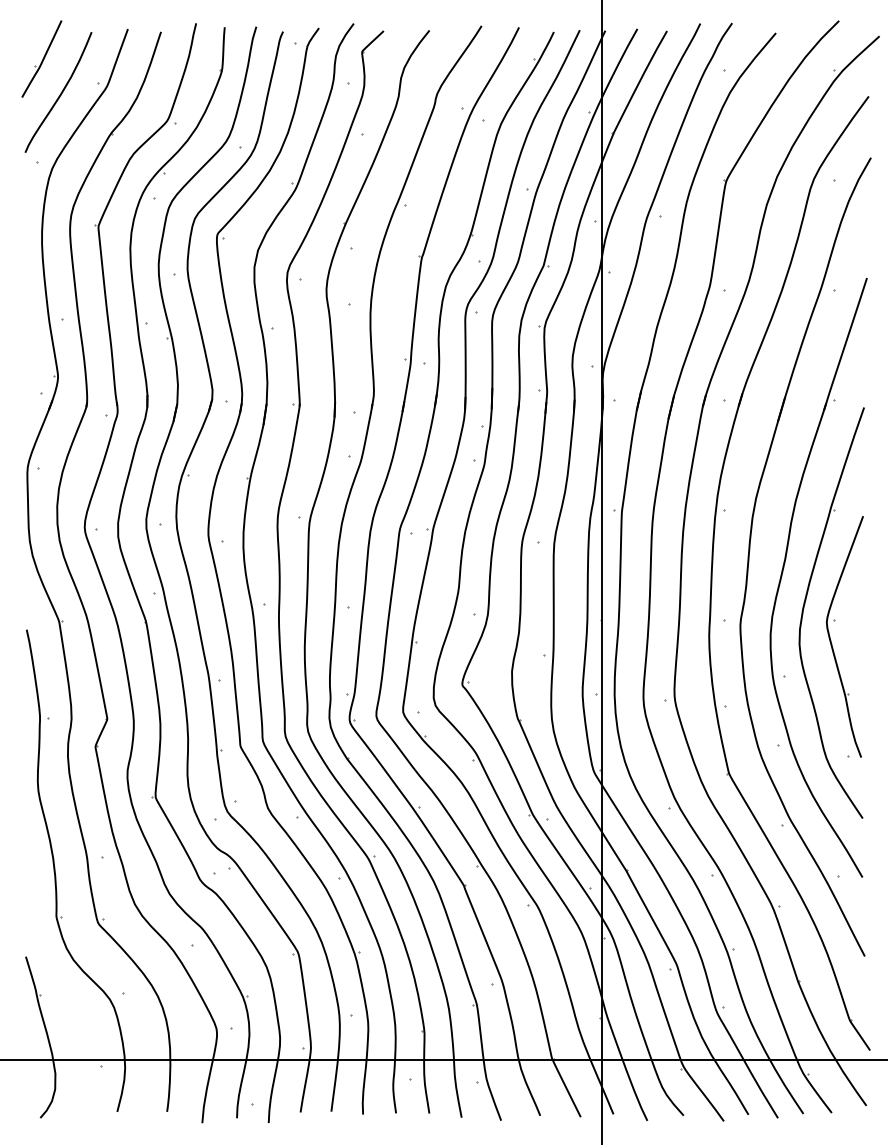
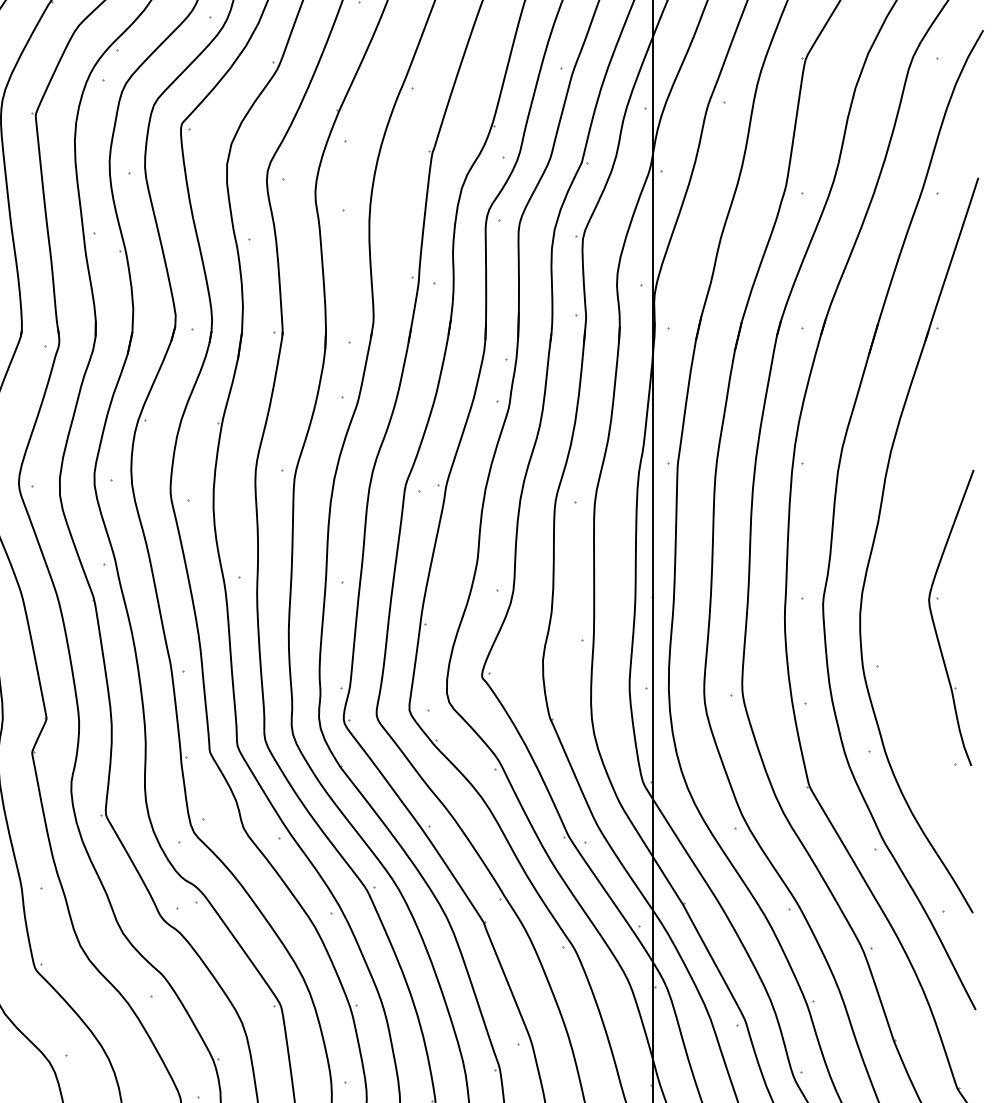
part: (805, 604) -> (902, 578), removed

